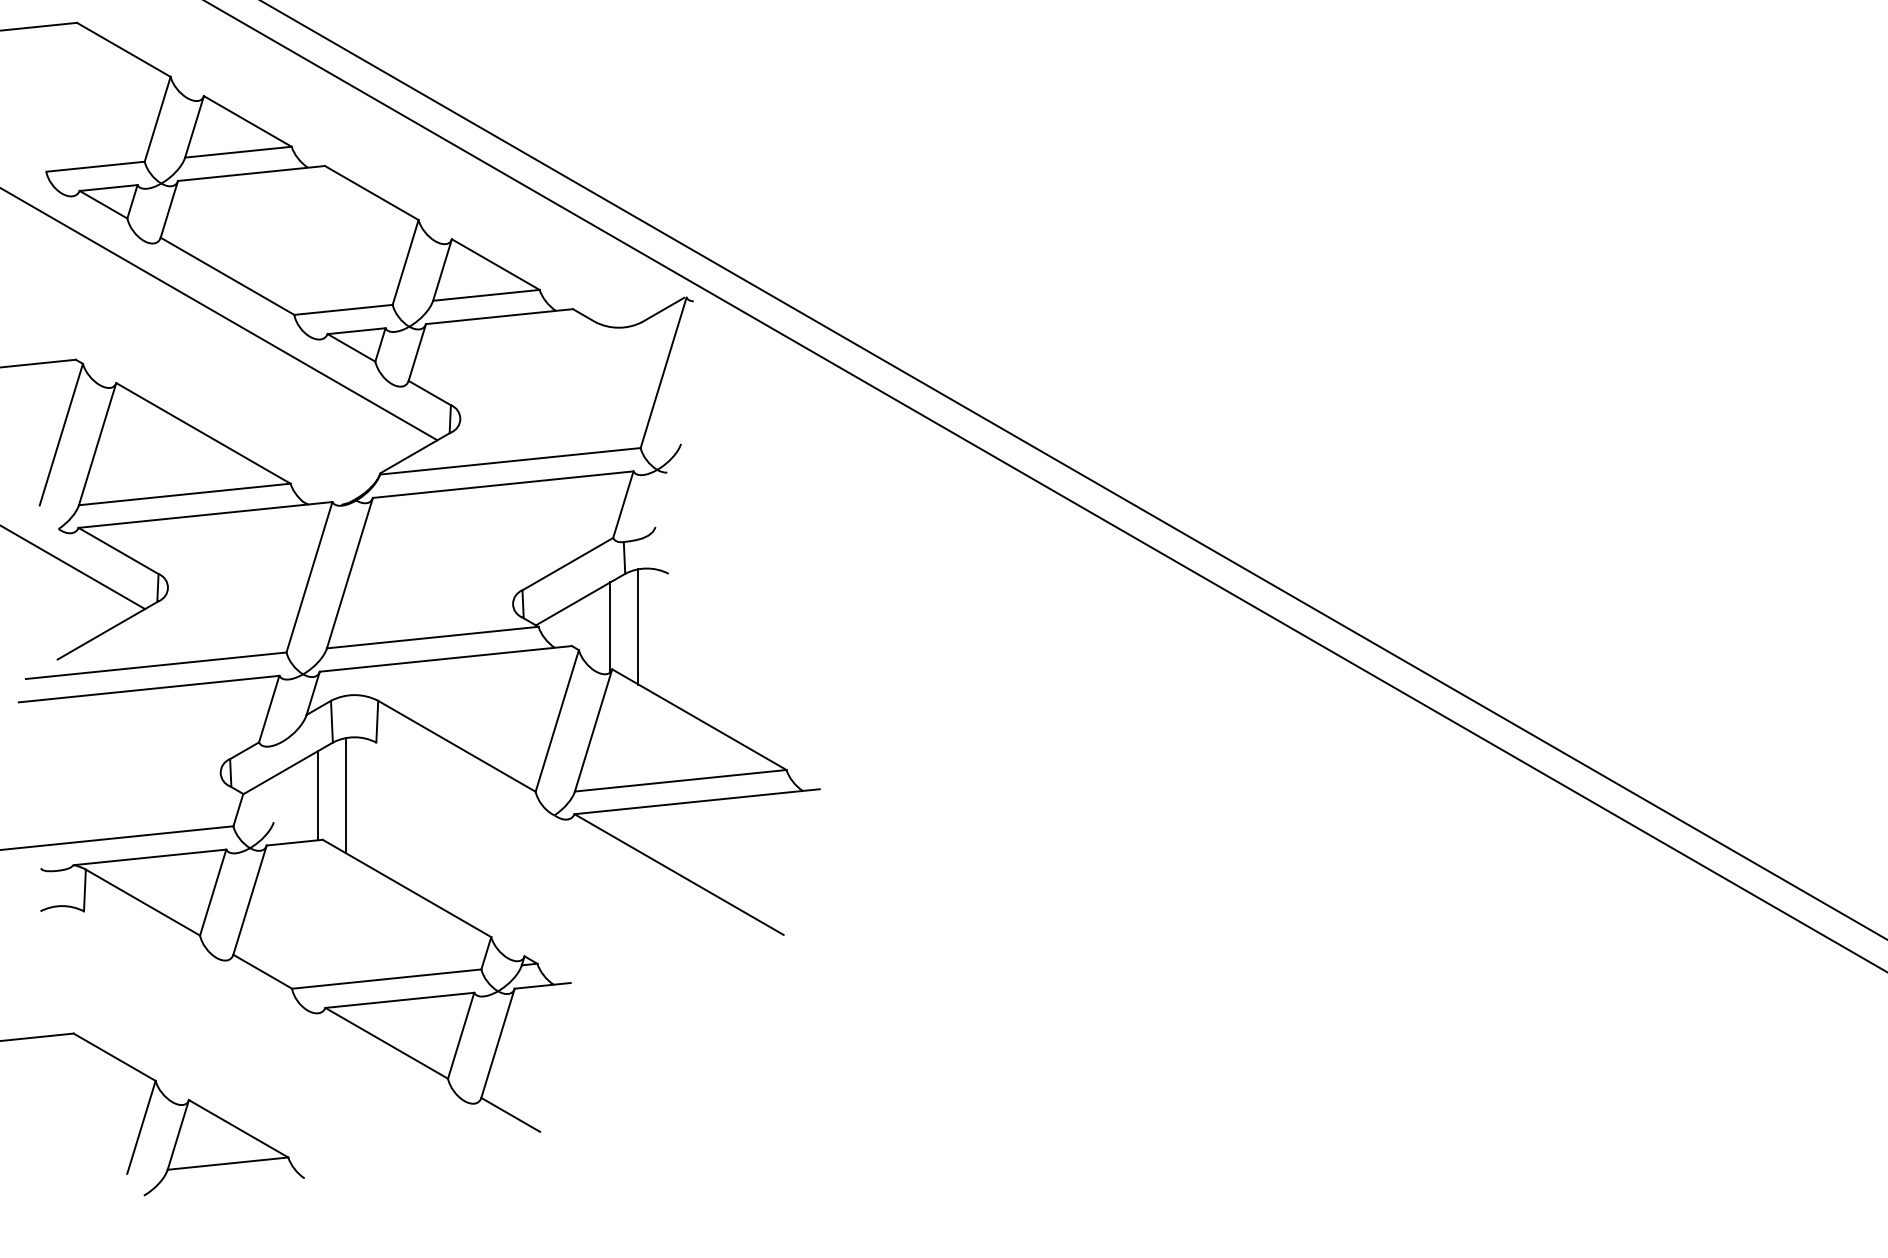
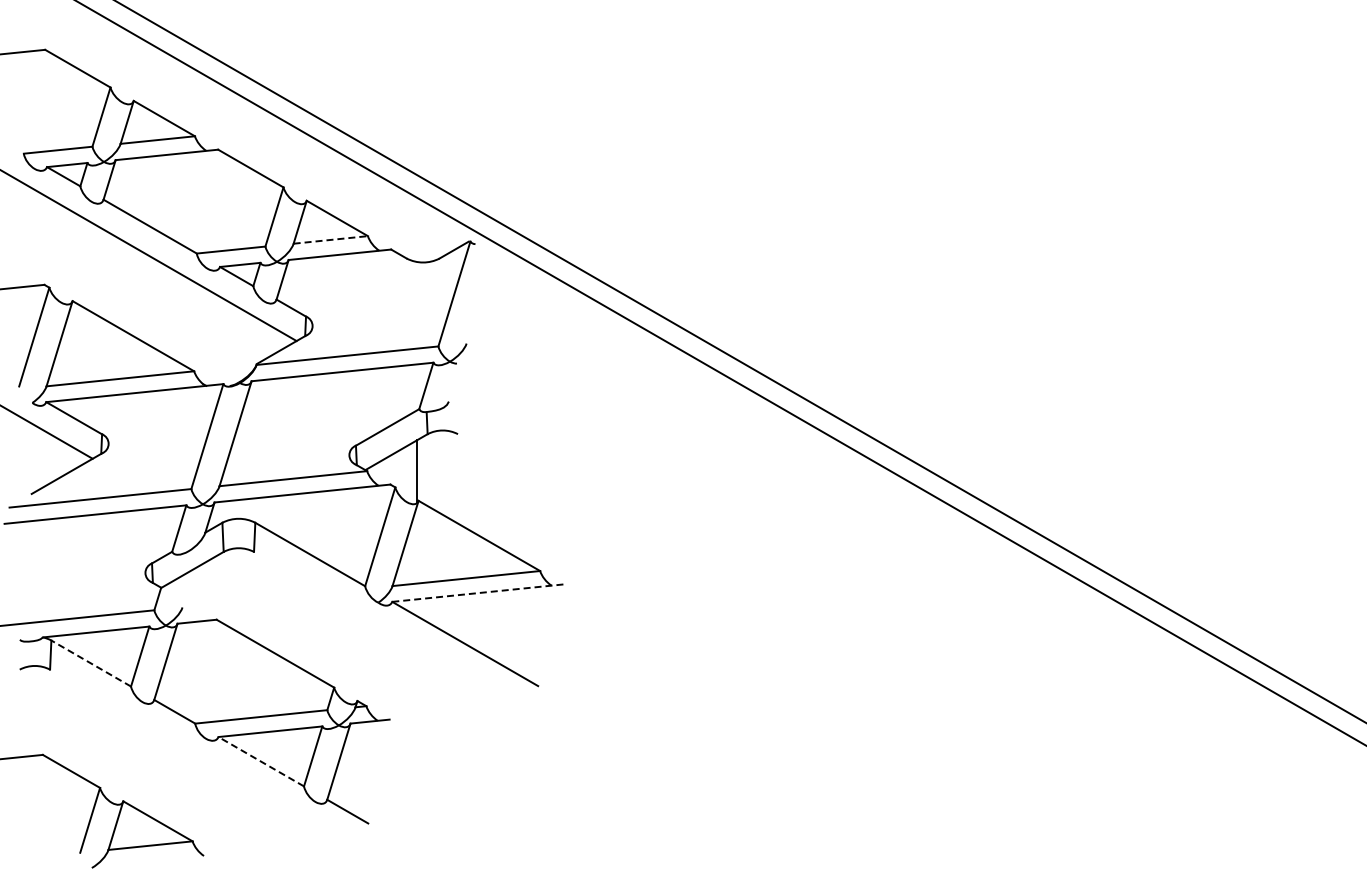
line: (487, 294) -> (331, 239), solid -> dashed
line: (637, 627) -> (436, 471), removed
line: (318, 795) -> (213, 588), removed
line: (345, 795) -> (232, 588), removed
line: (696, 802) -> (477, 593), solid -> dashed
line: (143, 902) -> (91, 663), solid -> dashed
line: (385, 1043) -> (260, 761), solid -> dashed

